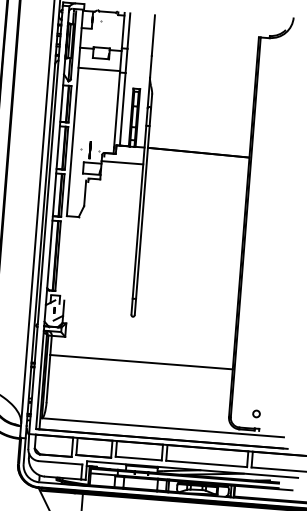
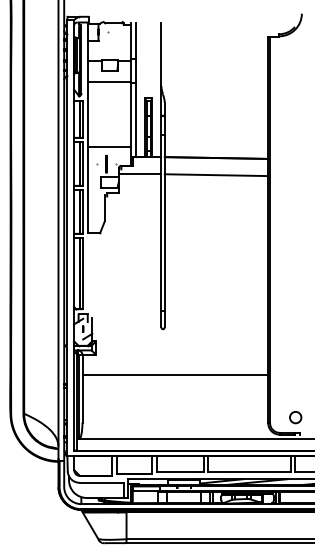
line: (94, 134) -> (109, 147), added
line: (197, 169) -> (216, 175), added
circle: (256, 413) -> (295, 417), size x1.67

